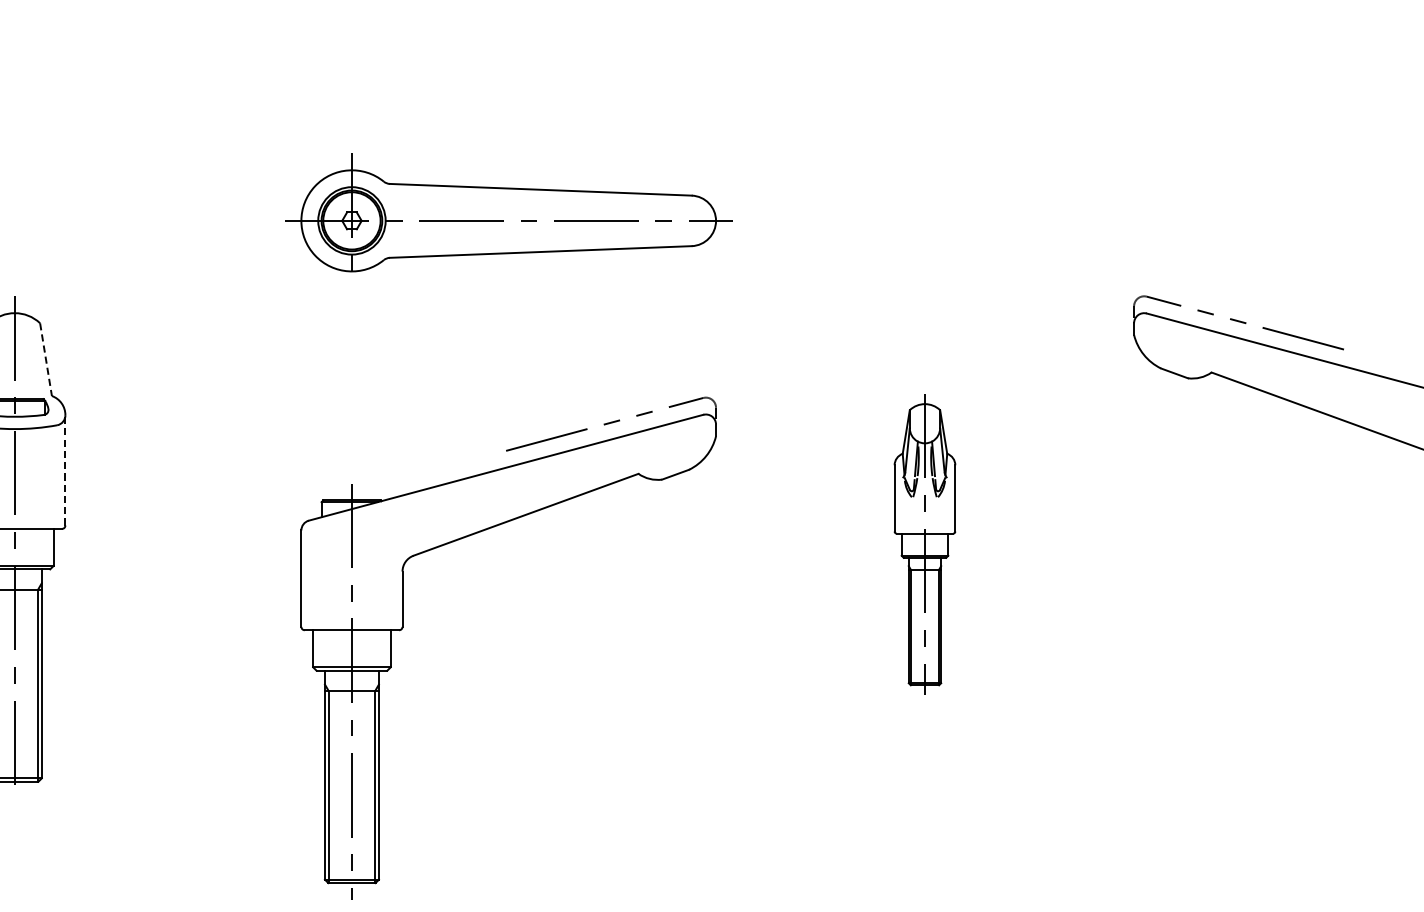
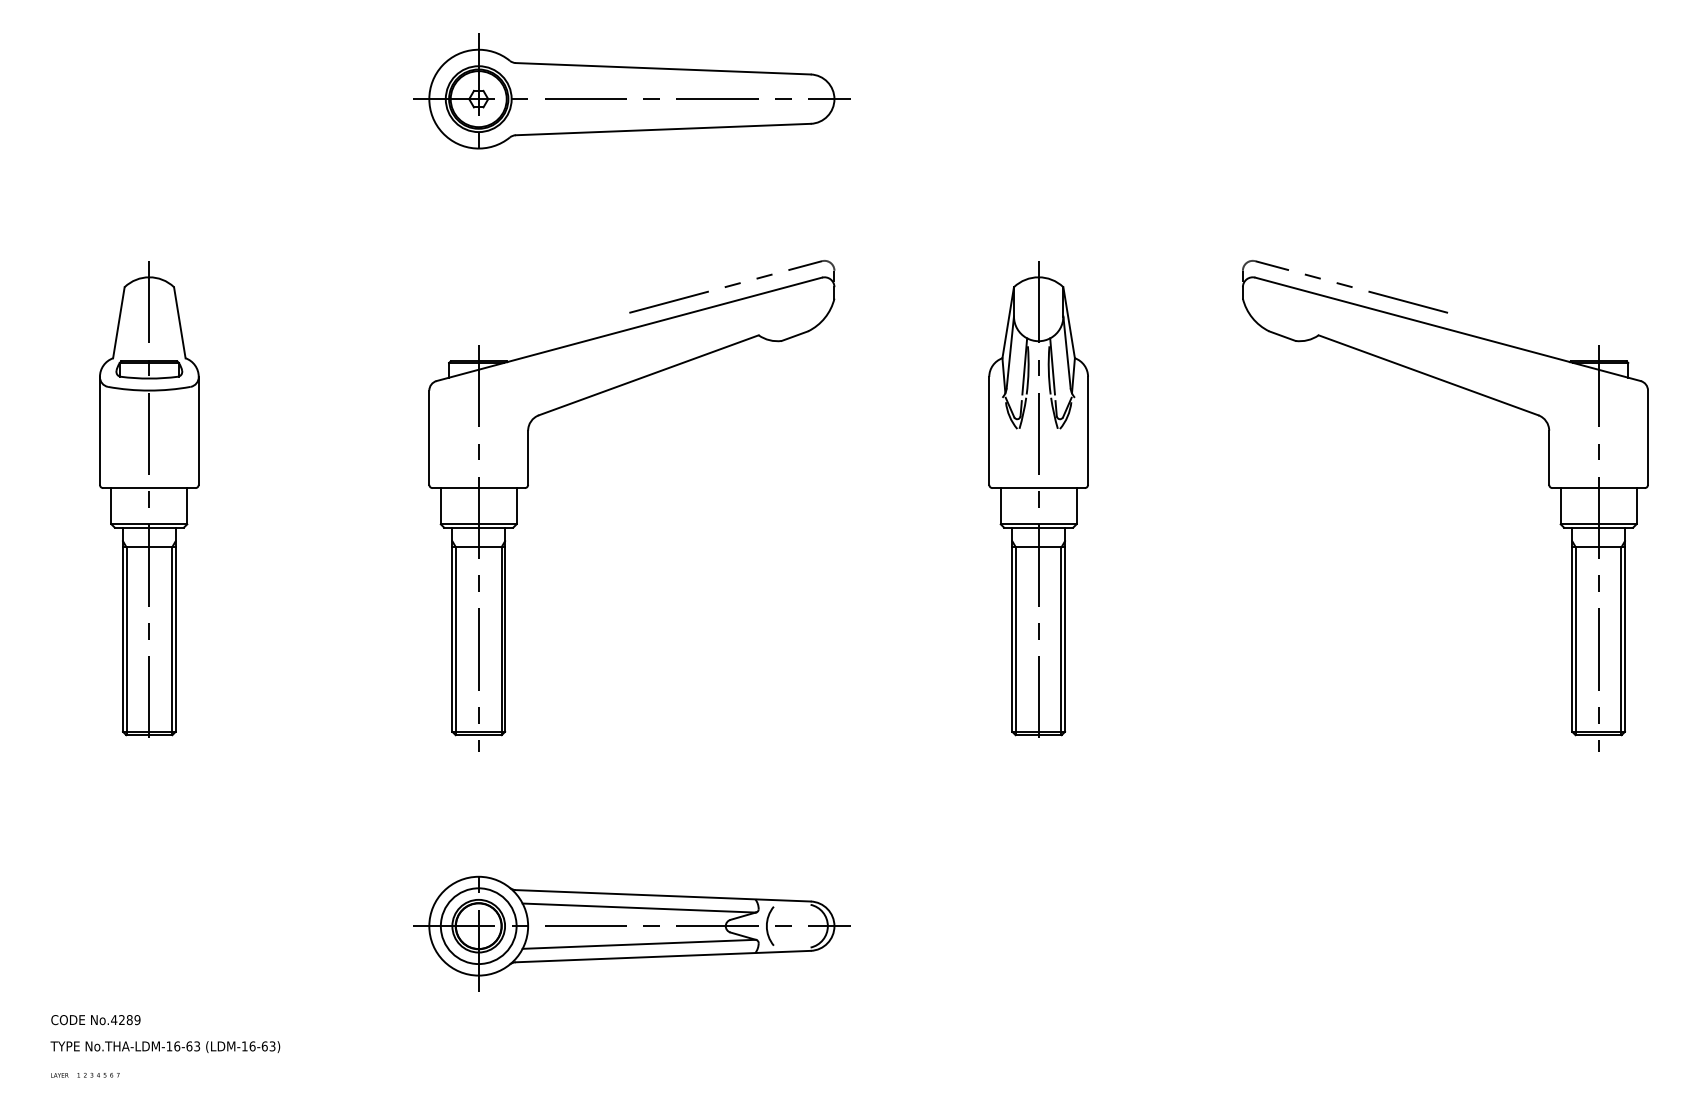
part: (508, 213) -> (631, 91), moved
line: (45, 359) -> (179, 322), dashed -> solid
line: (65, 470) -> (198, 431), dashed -> solid
part: (924, 540) -> (1038, 499), size x1.67
part: (402, 629) -> (528, 487), moved

